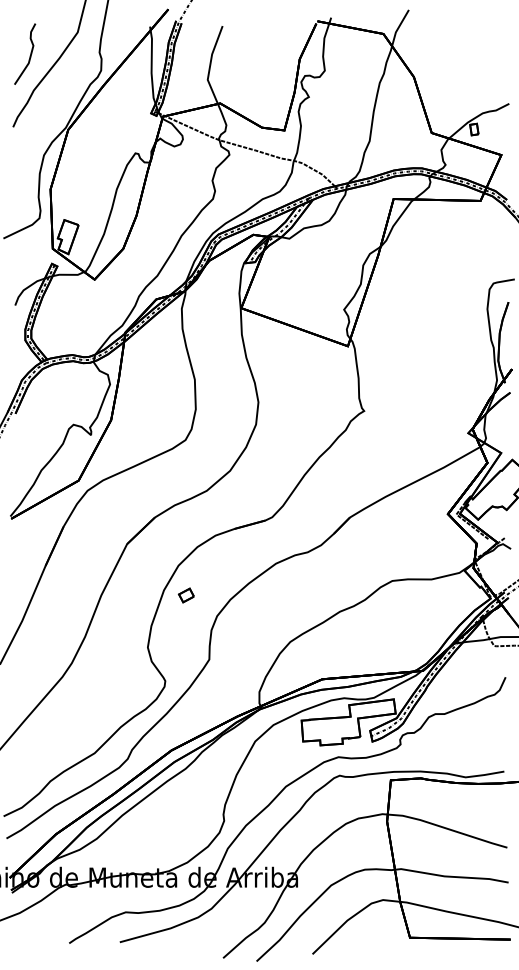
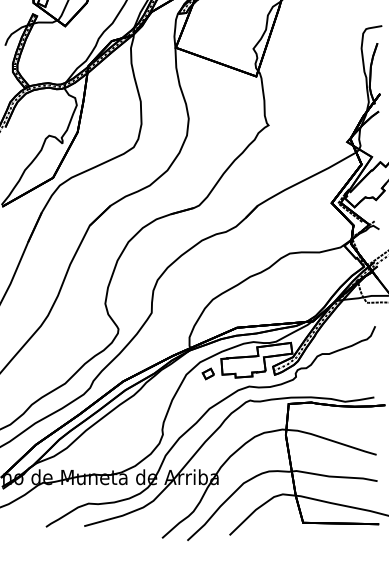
part: (185, 595) -> (207, 373), moved

